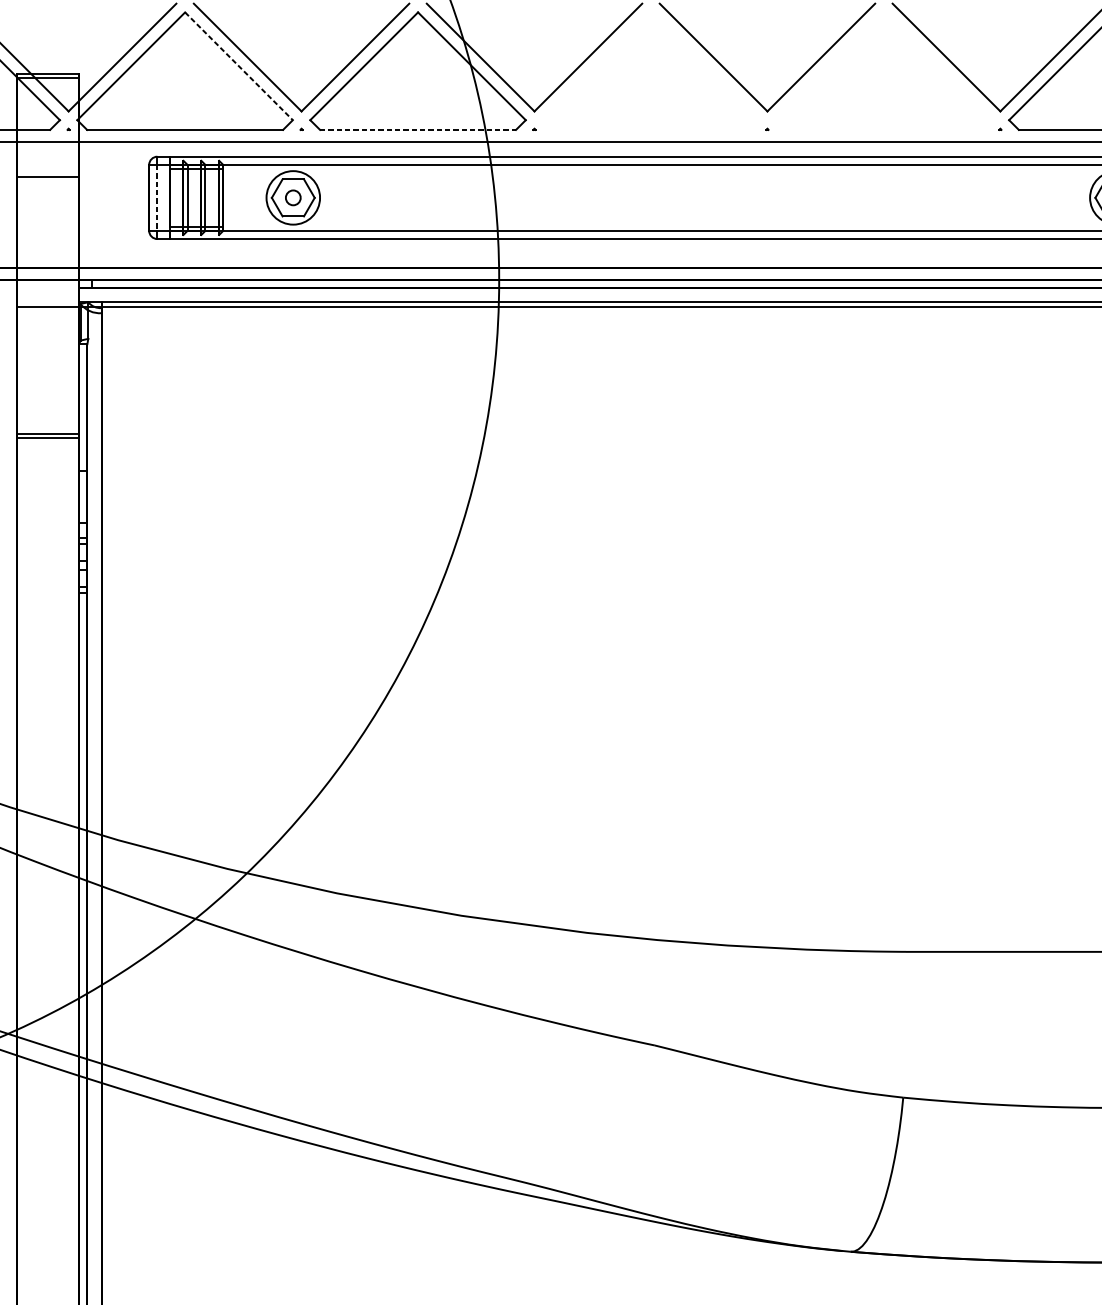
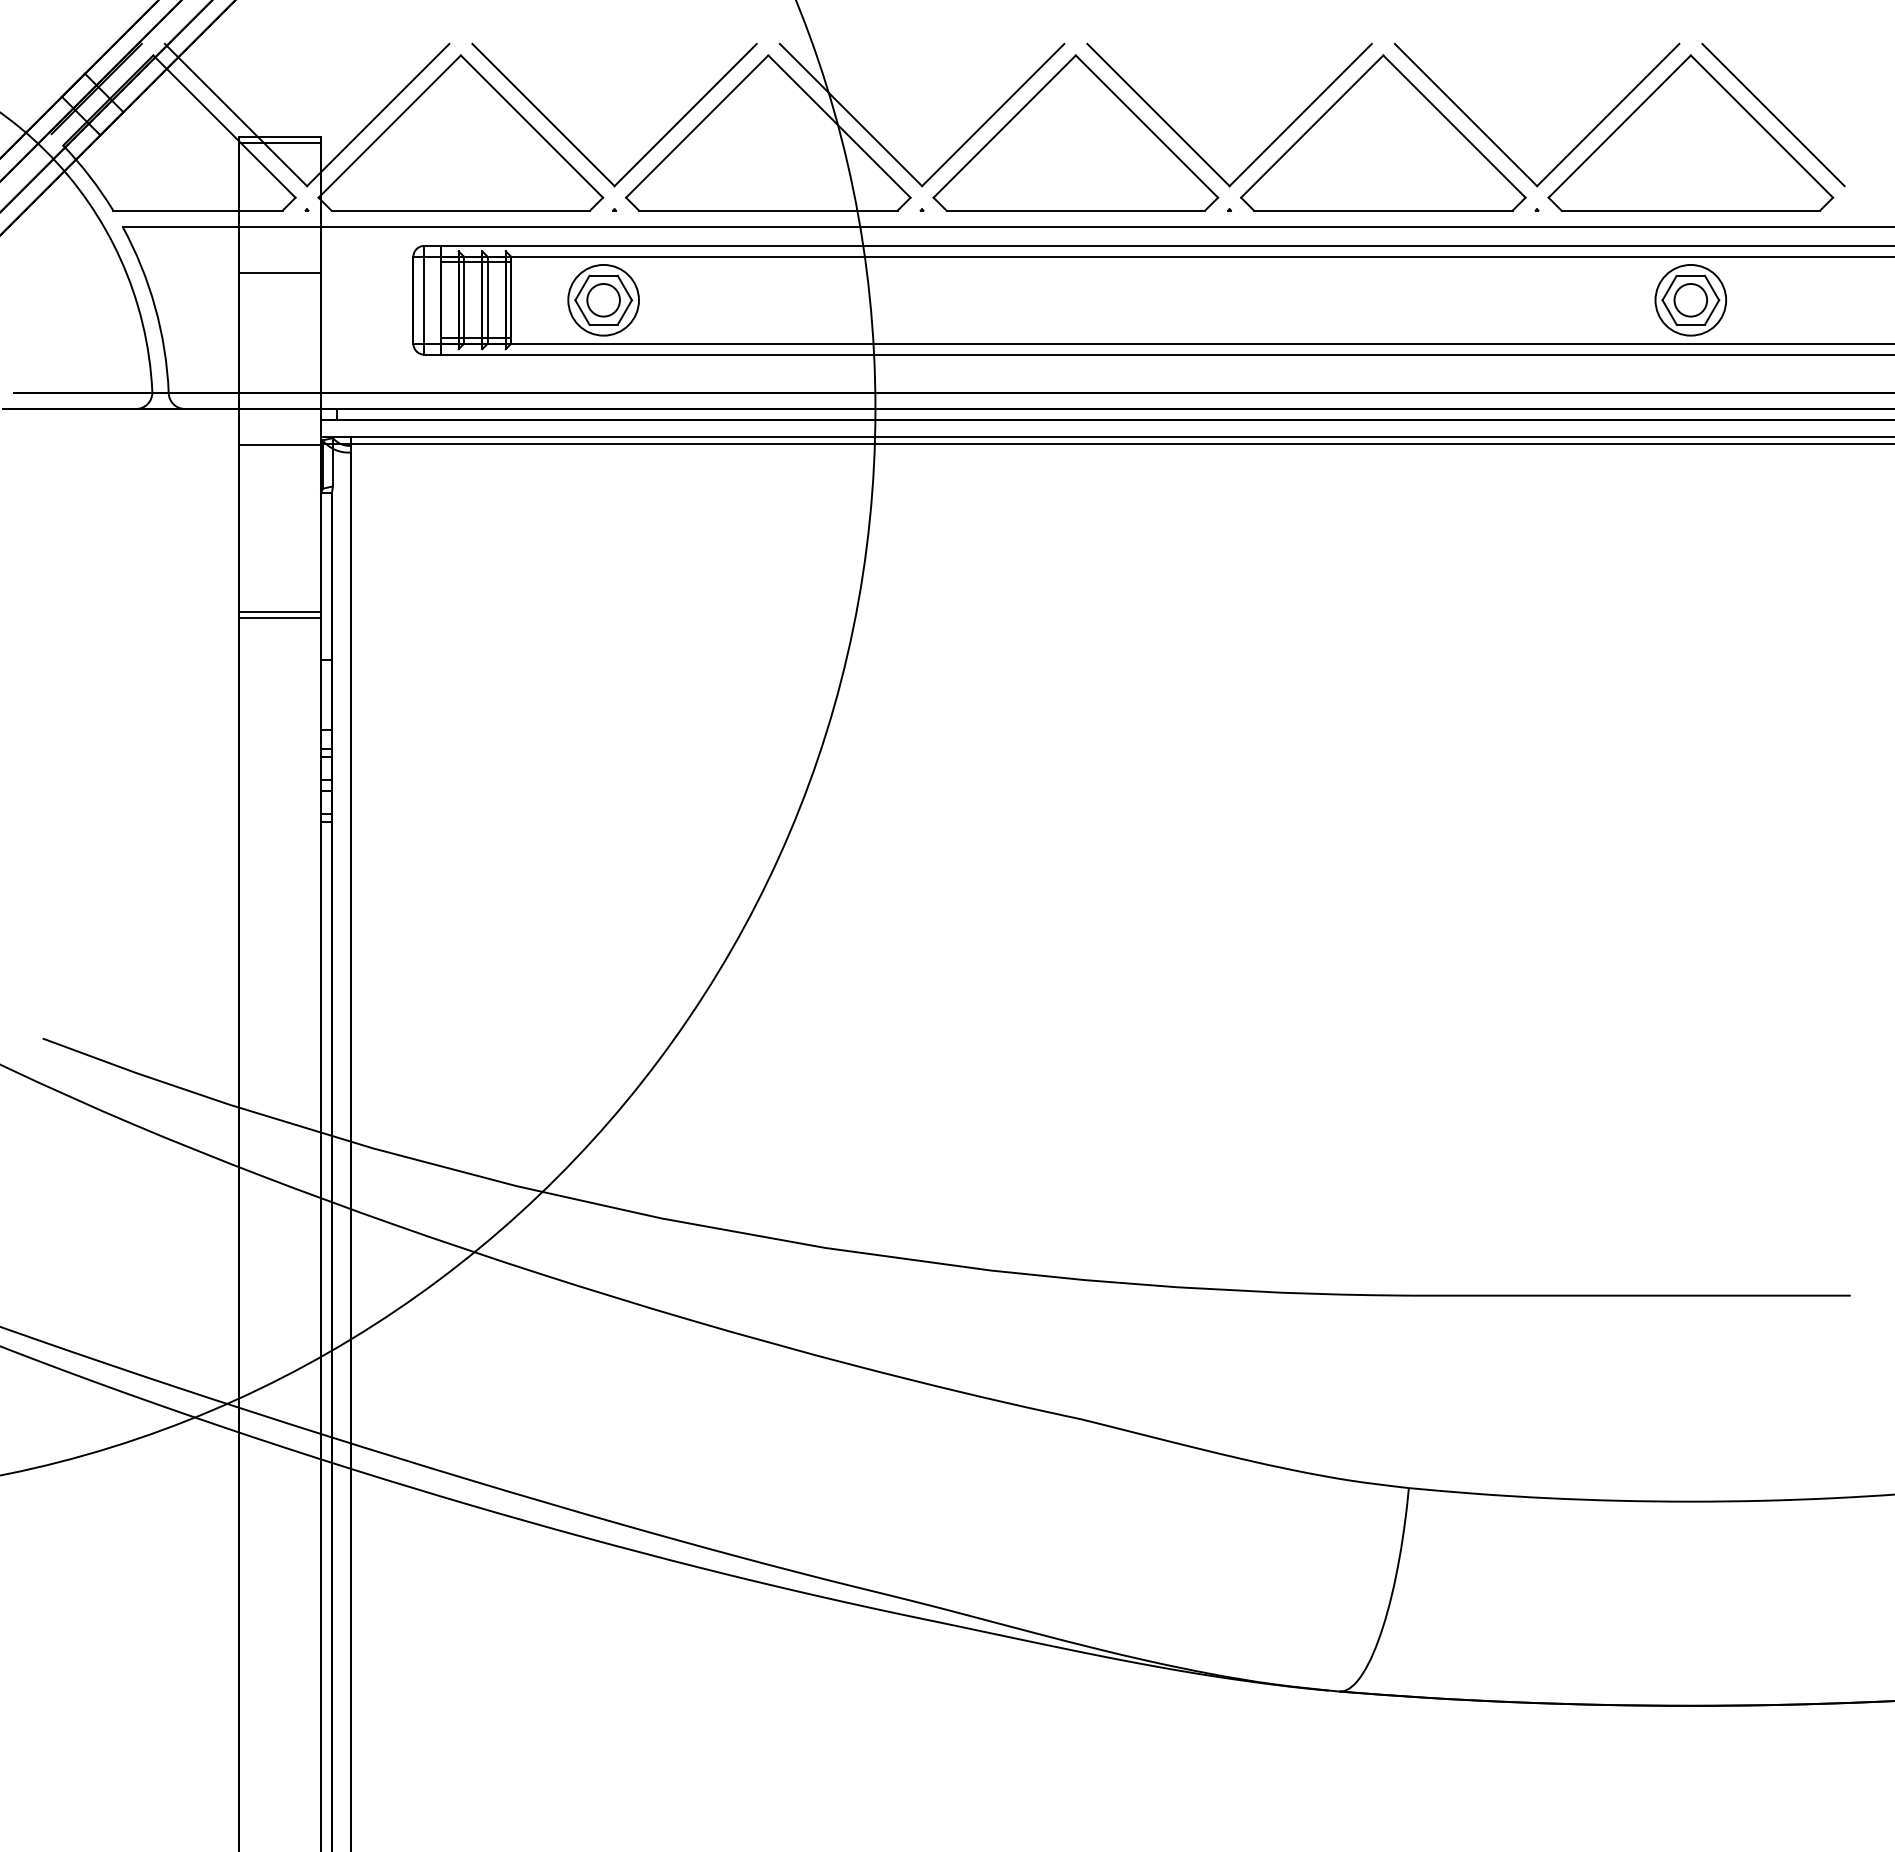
line: (238, 66) -> (531, 126), dashed -> solid
part: (650, 70) -> (1075, 132), added
part: (884, 70) -> (1383, 132), added
line: (418, 129) -> (768, 210), dashed -> solid
line: (157, 198) -> (424, 300), dashed -> solid
circle: (293, 198) -> (603, 300), size x1.67

